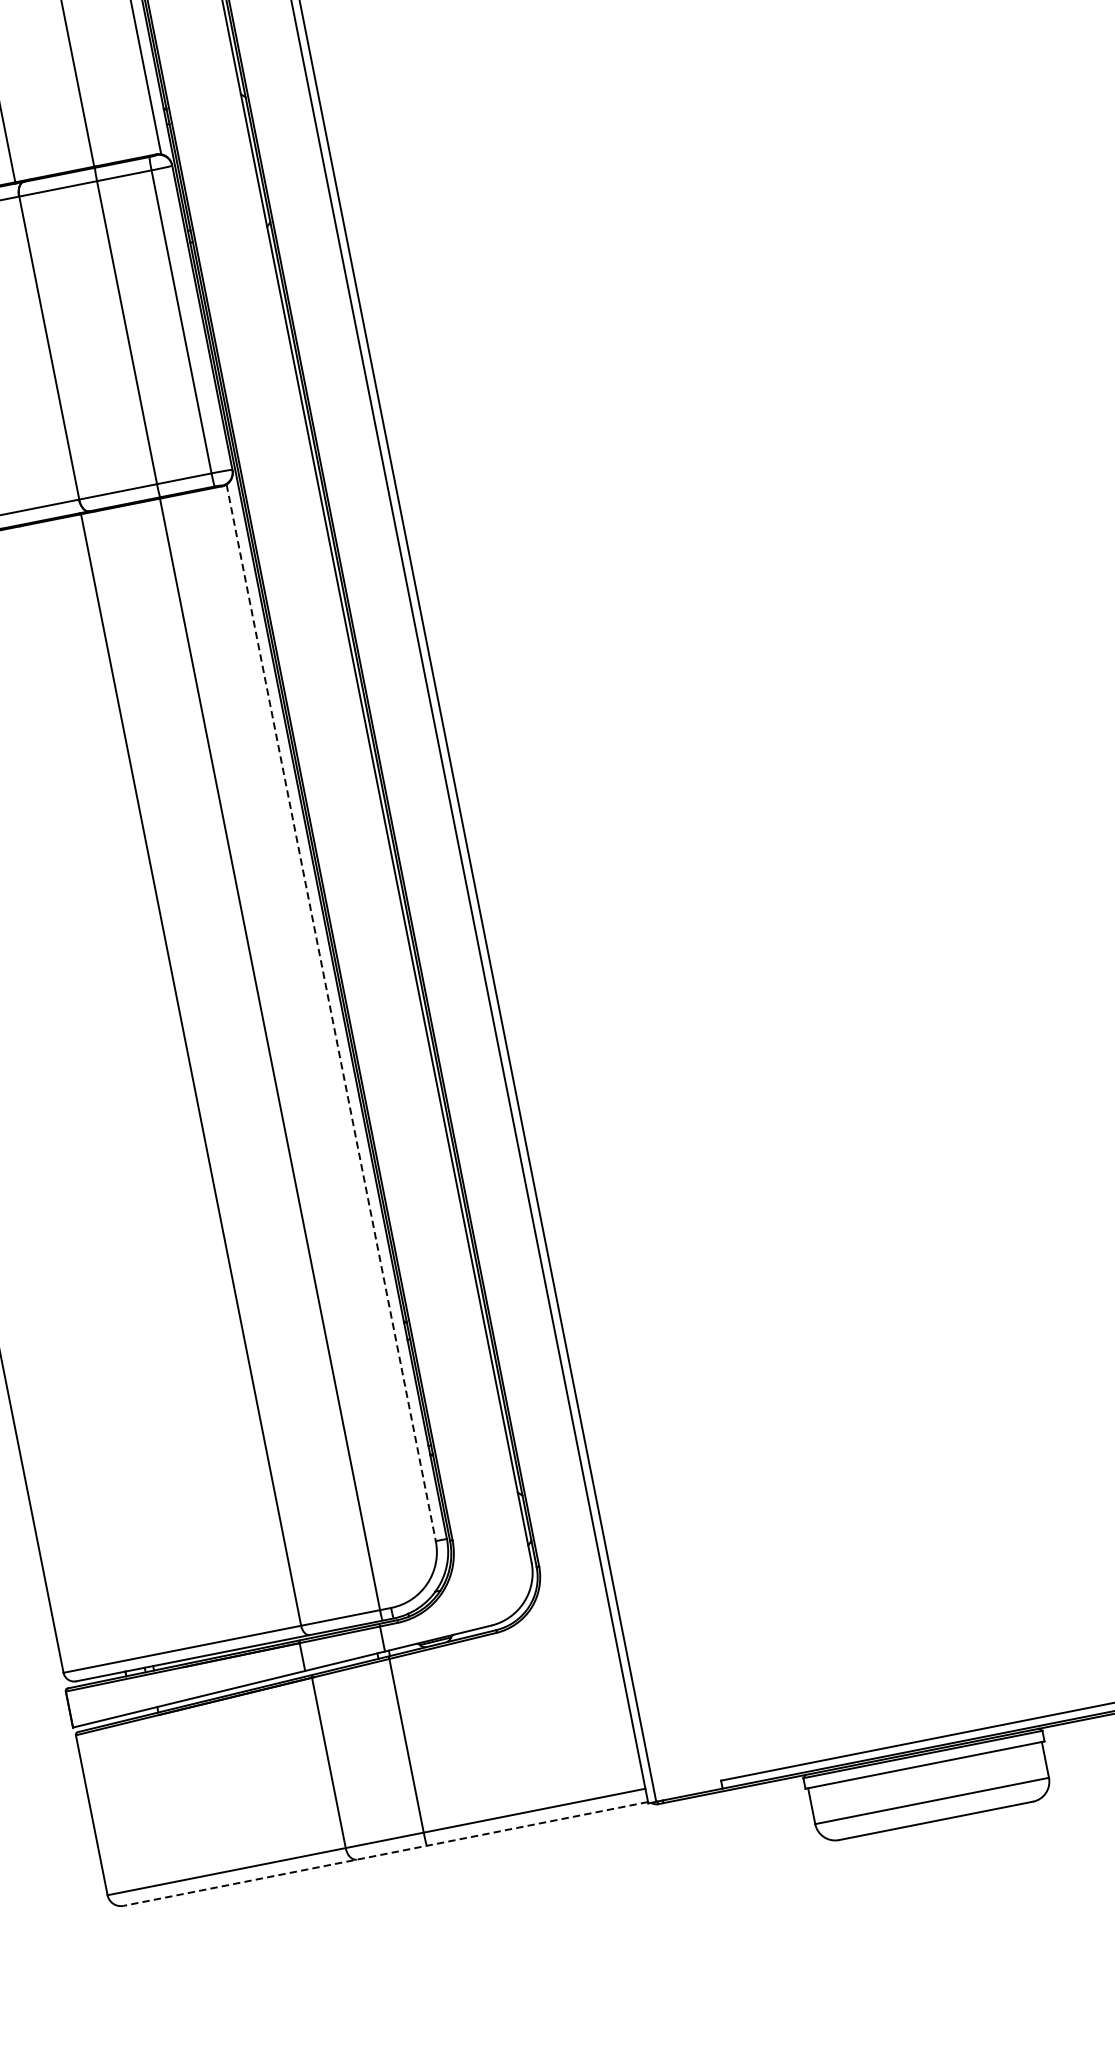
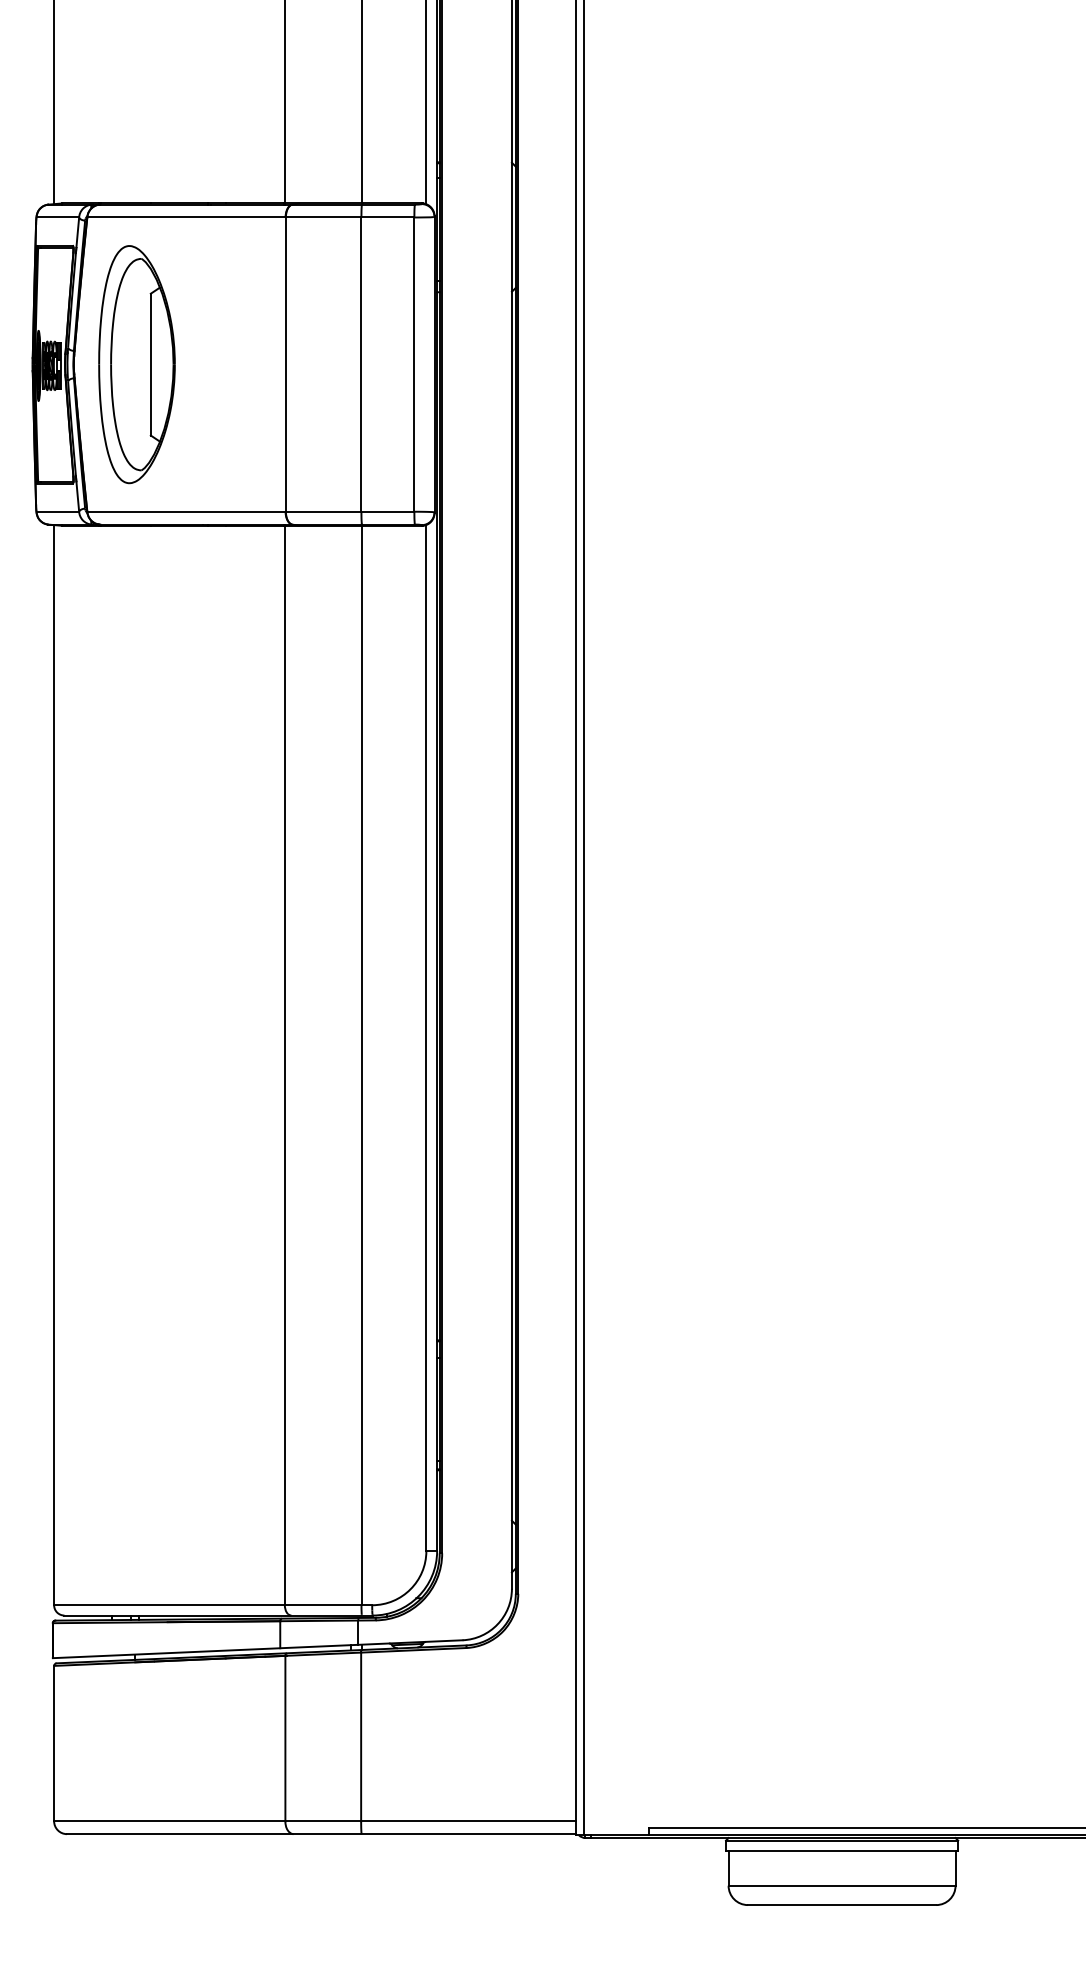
line: (331, 1013) -> (426, 1038), dashed -> solid
line: (385, 1854) -> (321, 1834), dashed -> solid

